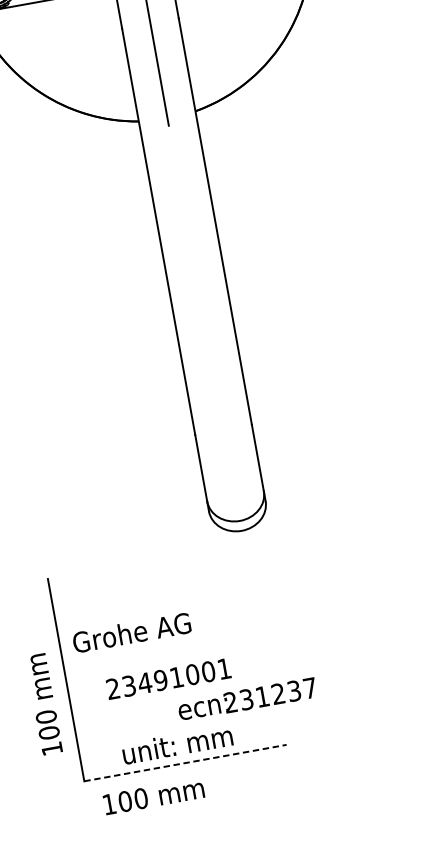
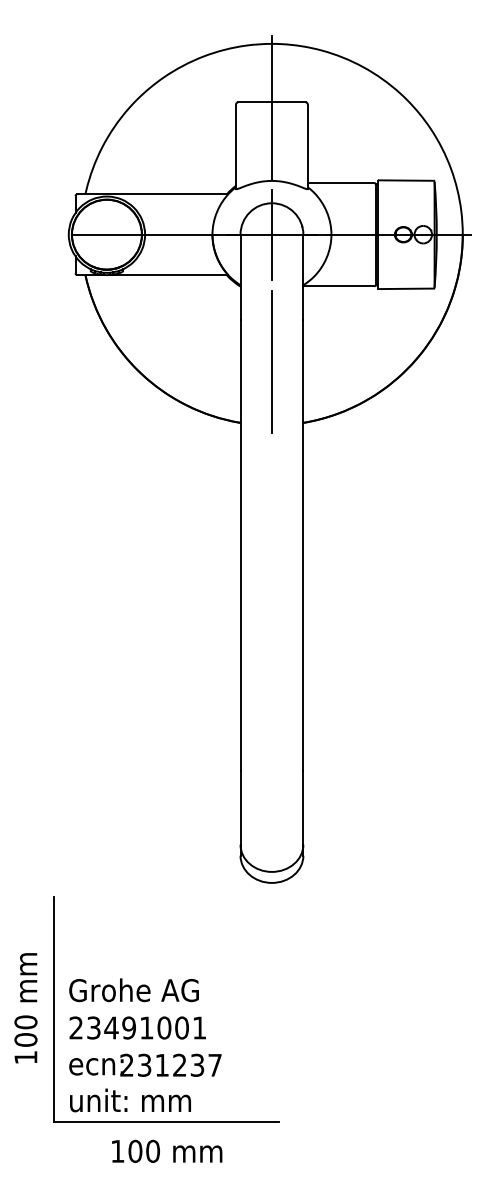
text: (131, 633) -> (133, 990), moved
text: (168, 678) -> (137, 1027), moved
text: (247, 698) -> (145, 1064), moved
text: (43, 704) -> (25, 1008), moved
text: (177, 744) -> (130, 1100), moved
line: (186, 762) -> (167, 1121), dashed -> solid
text: (154, 795) -> (167, 1150), moved

